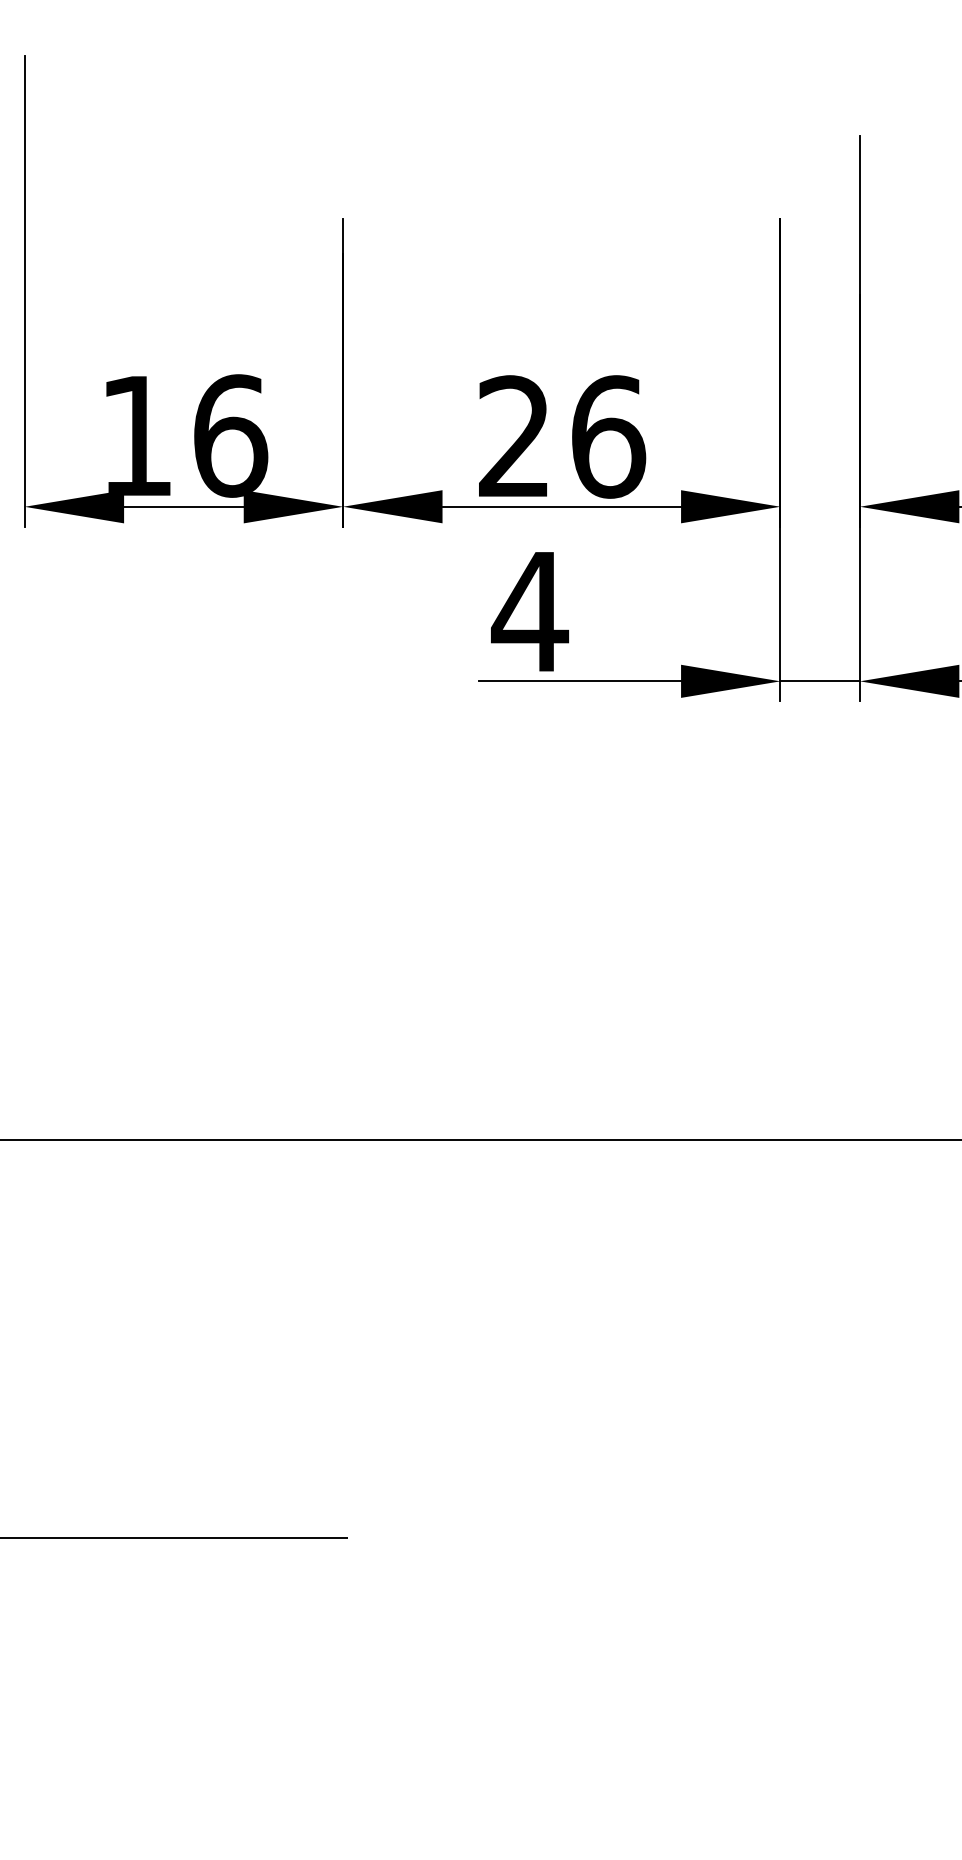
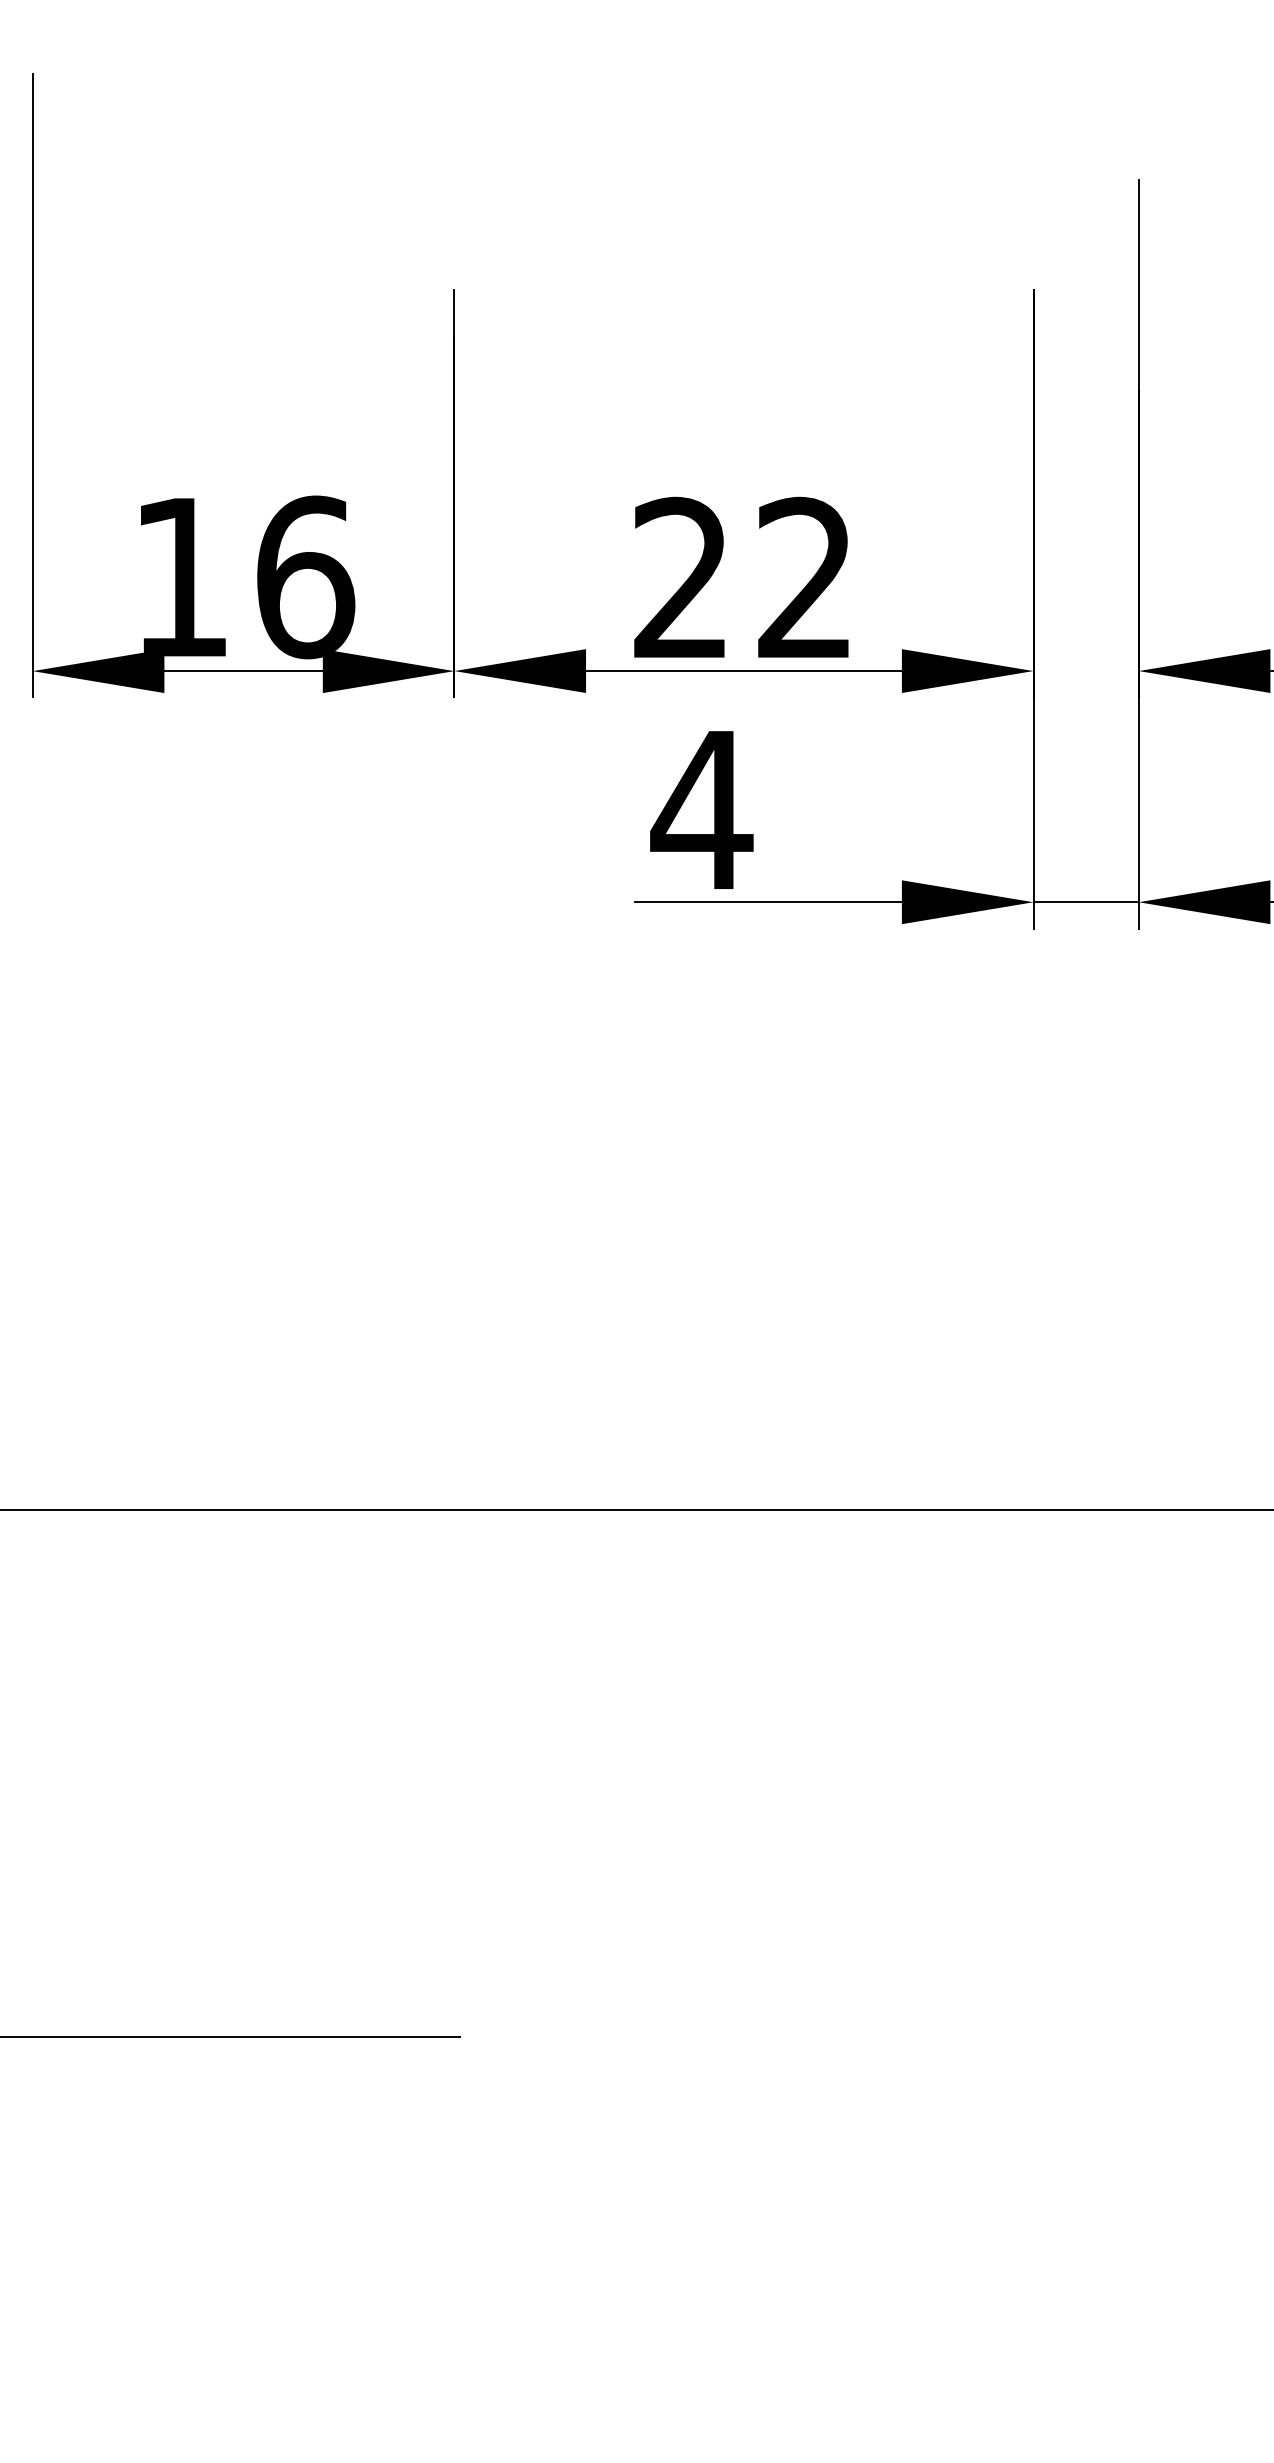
text: (609, 436) -> (806, 578), 26 -> 22

